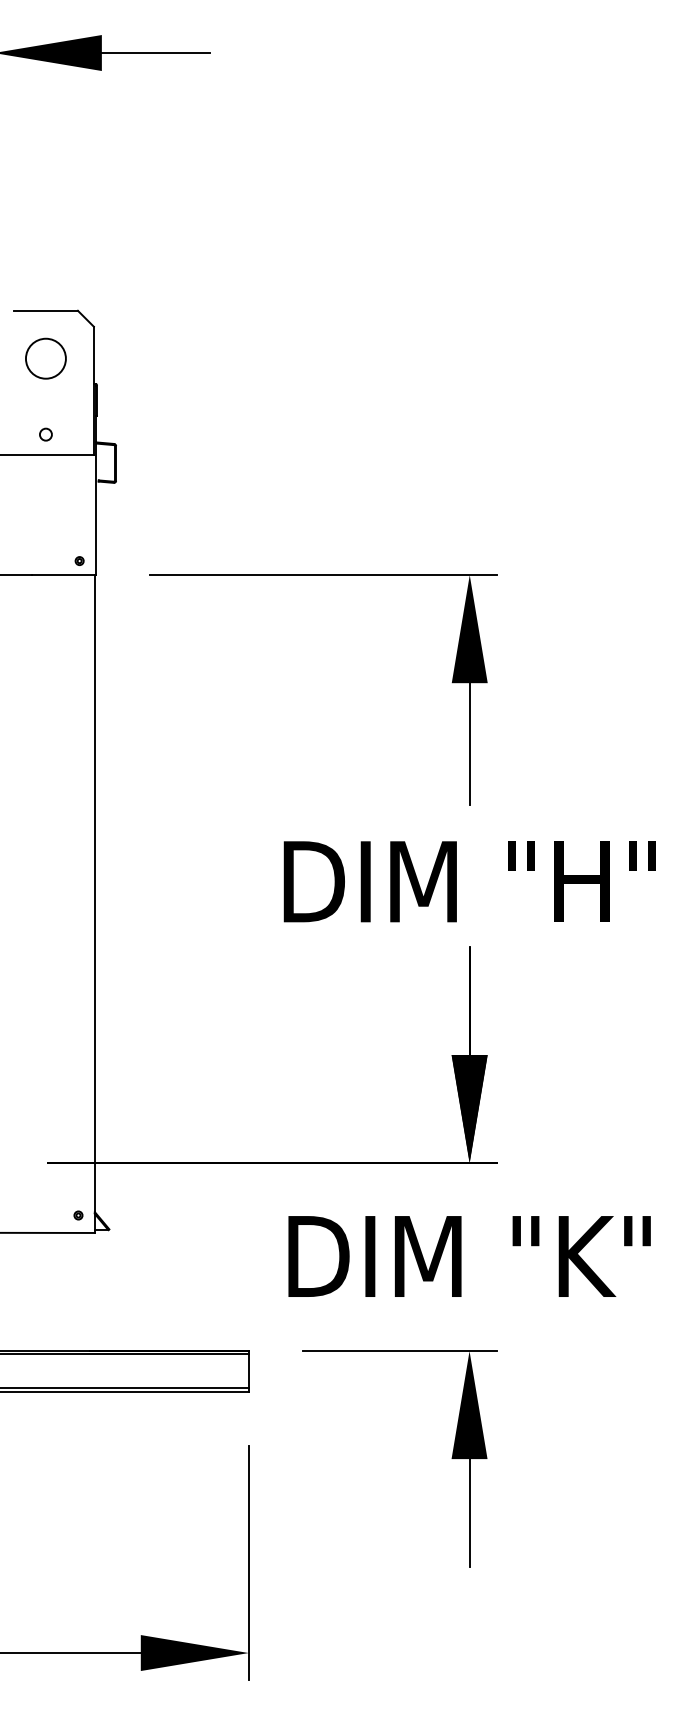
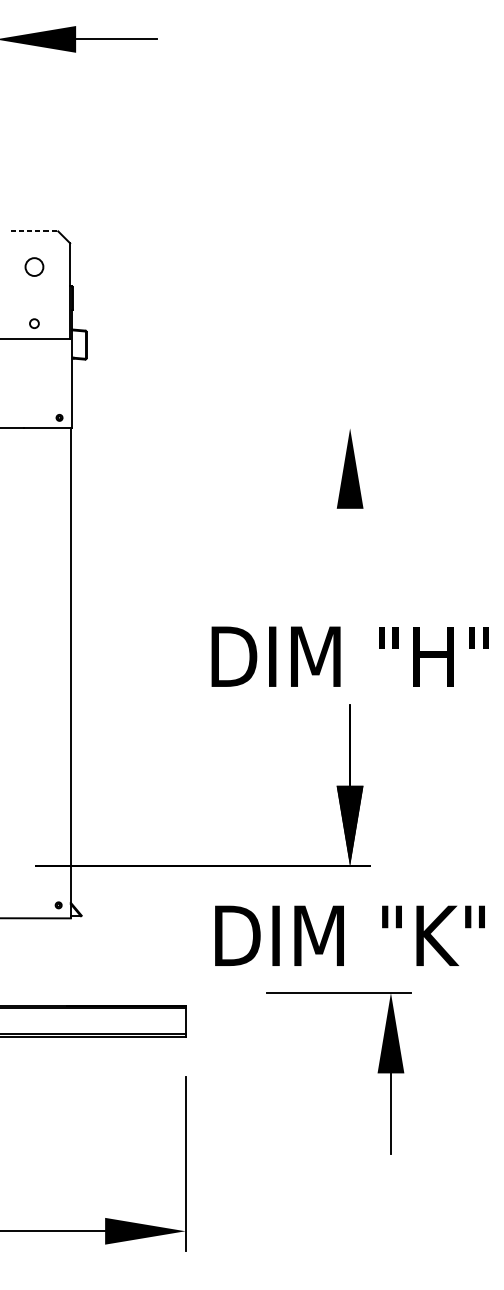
line: (45, 310) -> (34, 231), solid -> dashed
circle: (45, 358) -> (34, 266), size x0.6
line: (322, 575) -> (240, 428), removed
line: (469, 744) -> (349, 554), removed
part: (451, 1458) -> (377, 1072), moved

